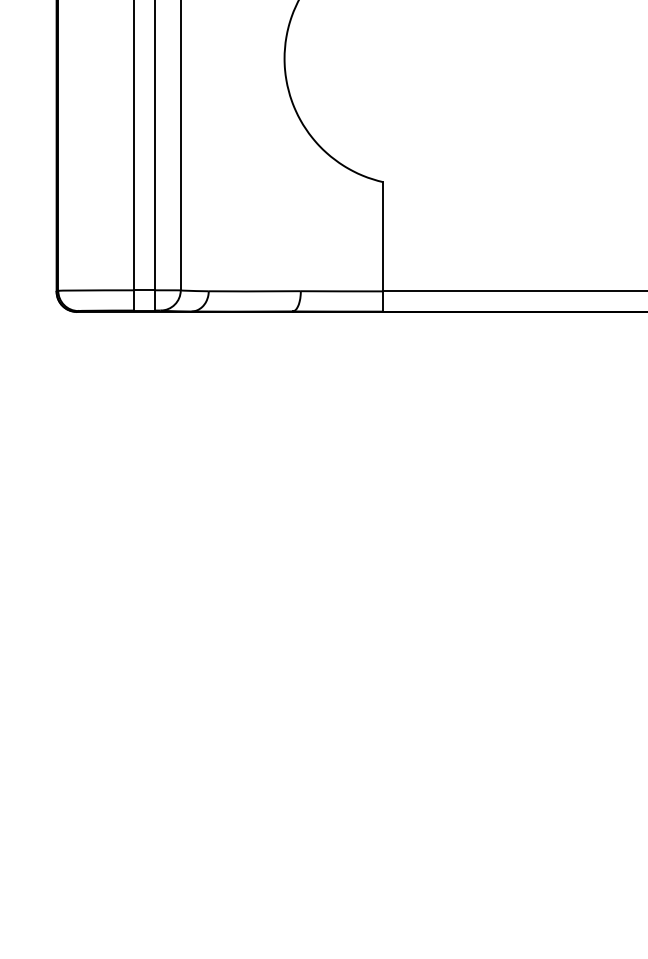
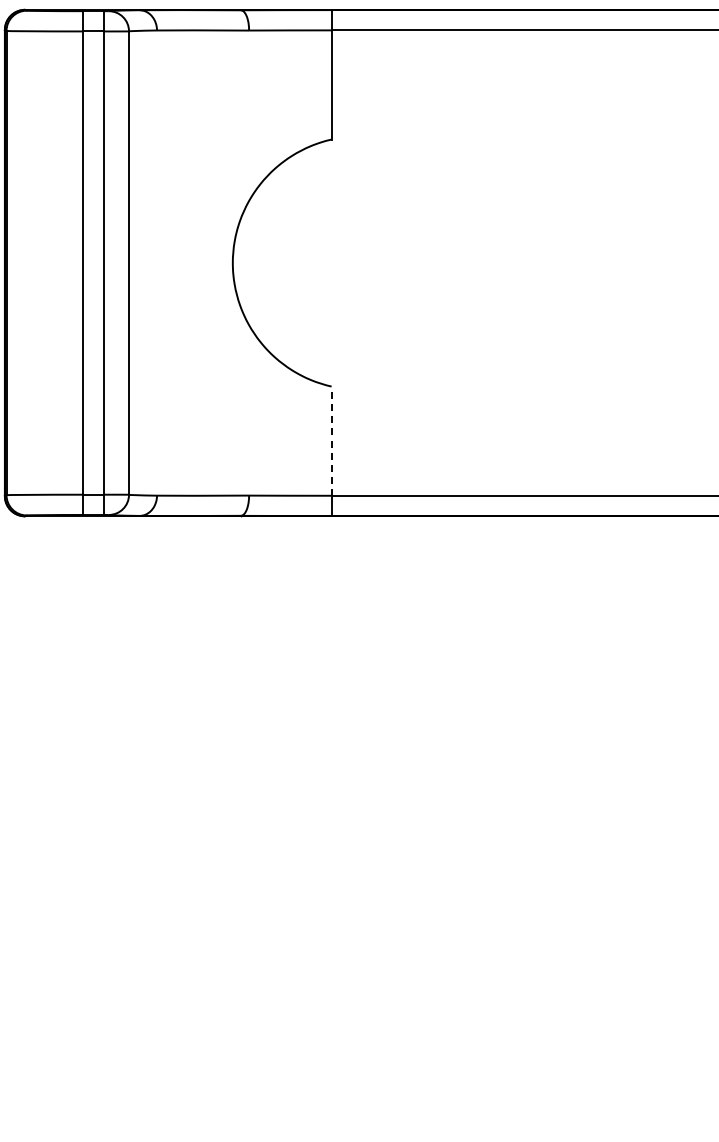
line: (383, 237) -> (331, 441), solid -> dashed

